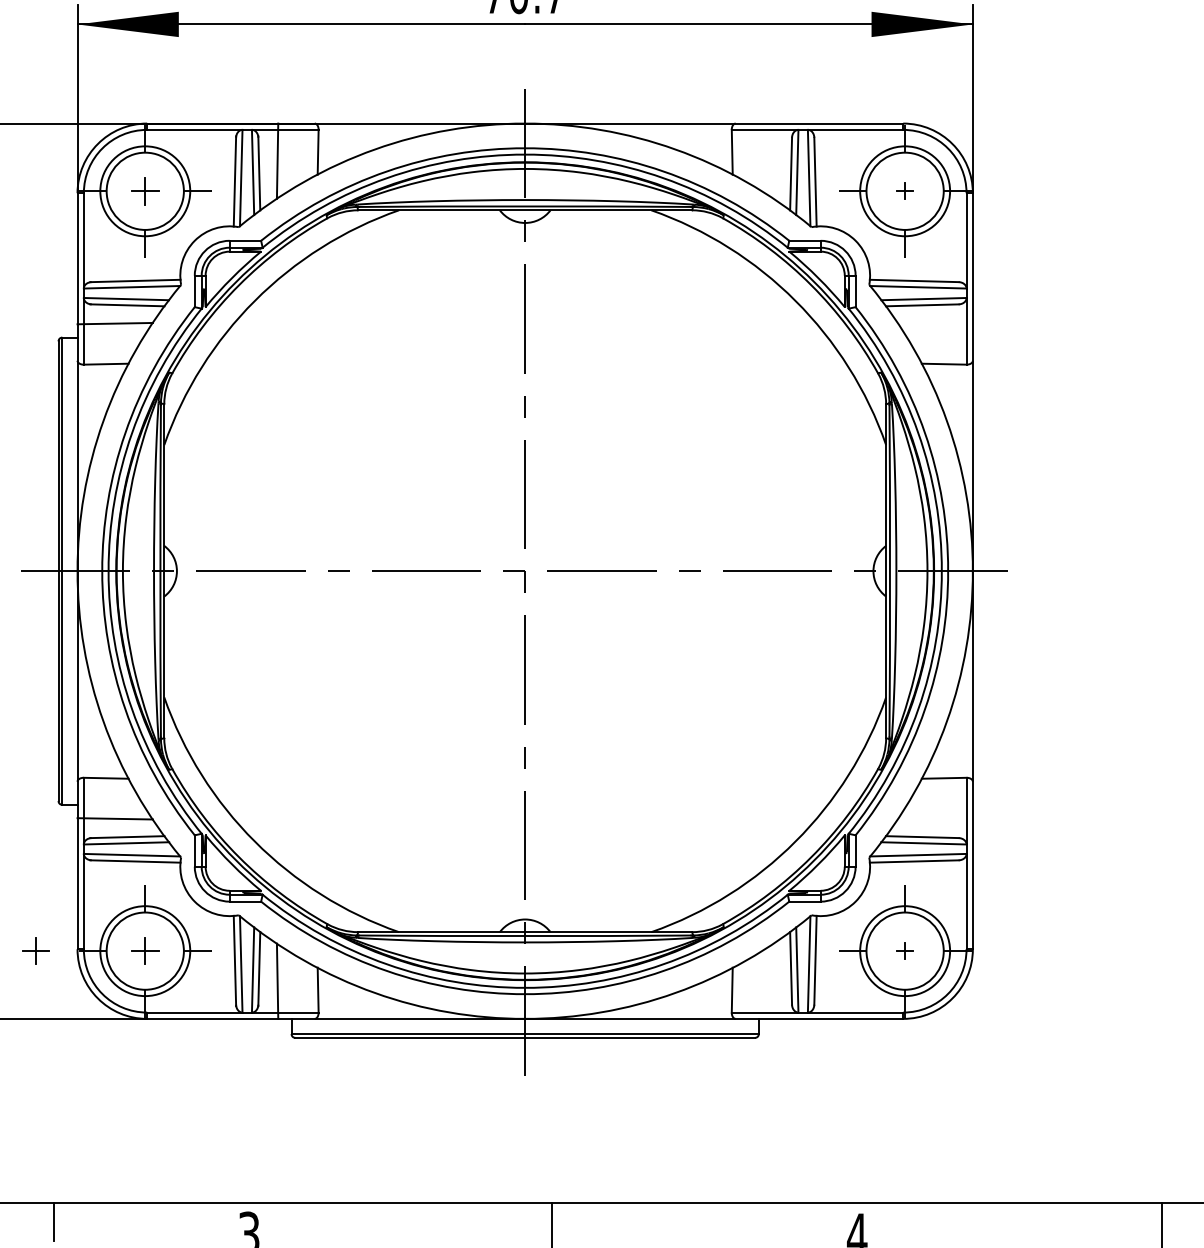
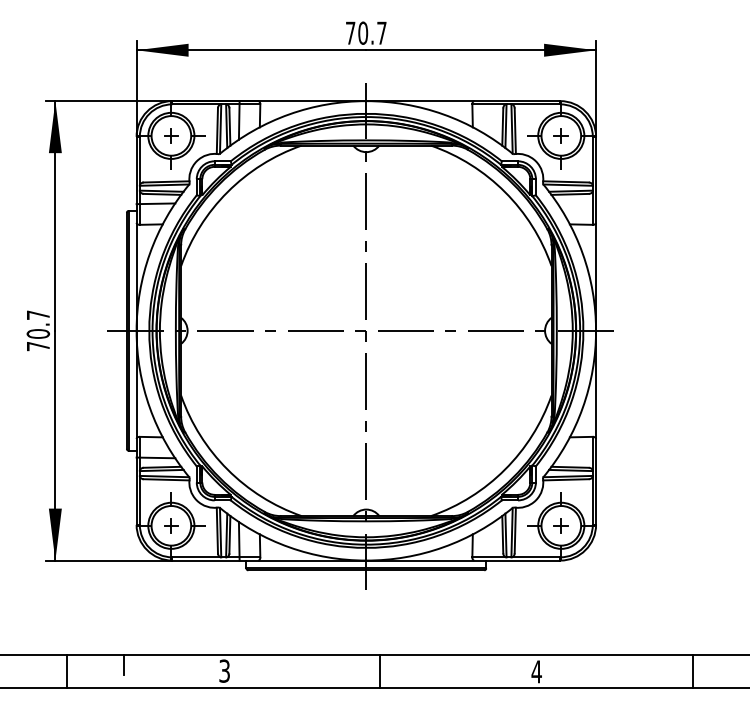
part: (903, 190) -> (560, 135), size x1.67
part: (36, 950) -> (115, 525), removed
part: (903, 950) -> (560, 525), size x1.67

